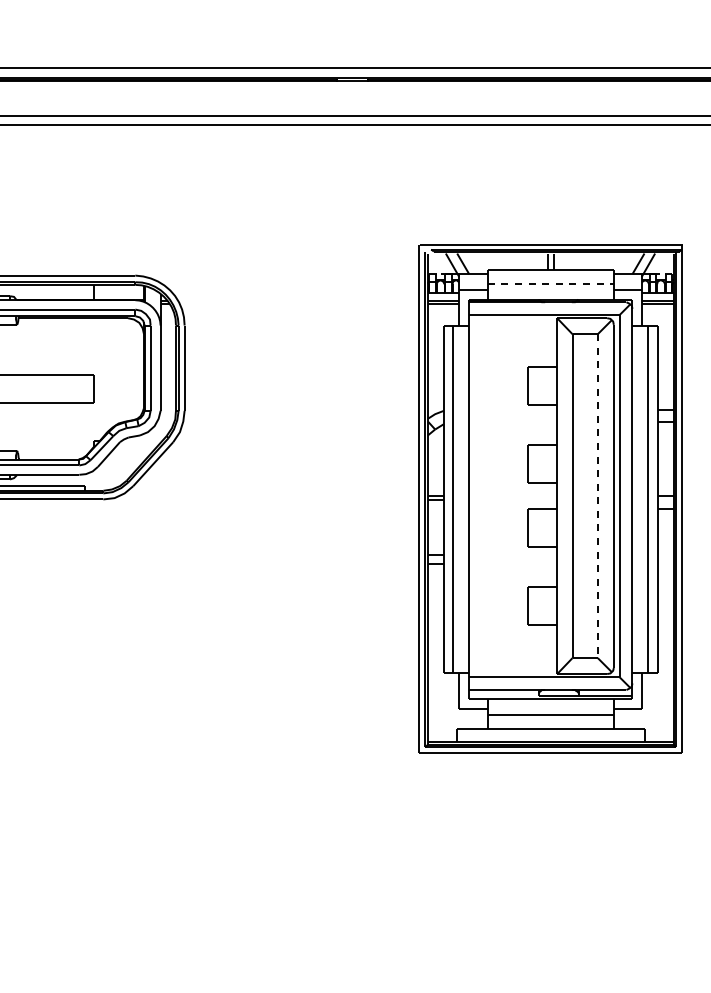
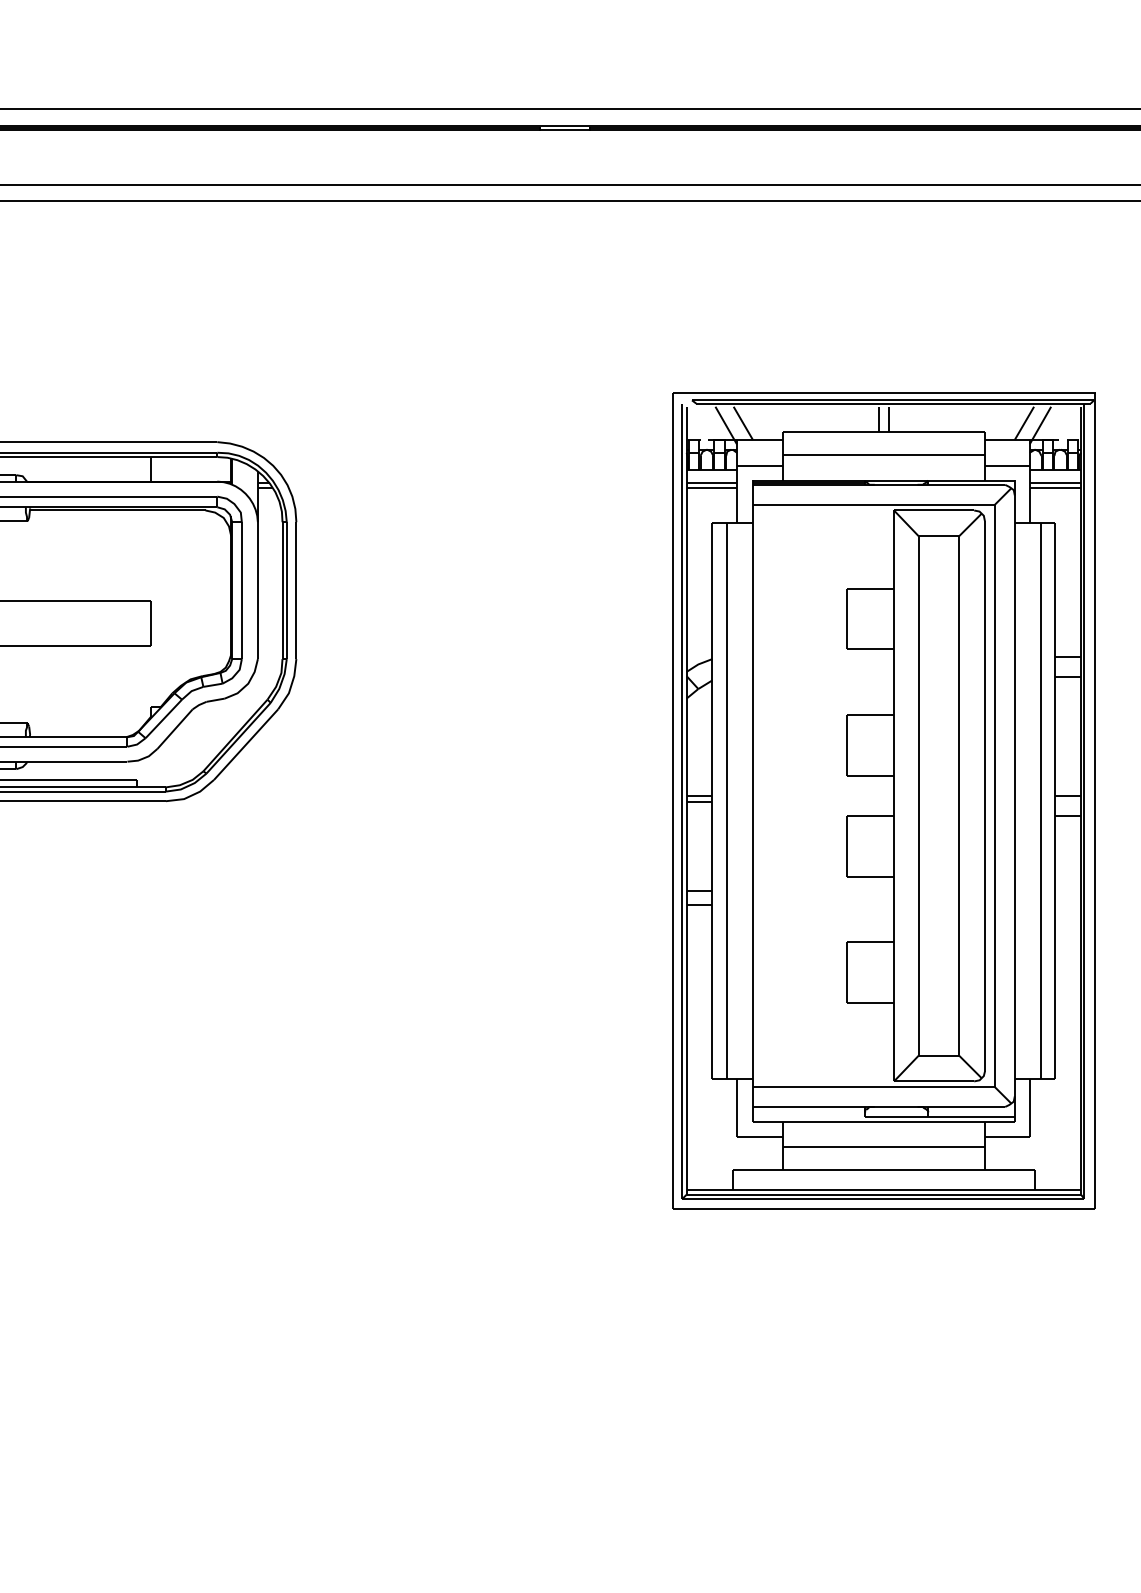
line: (550, 283) -> (883, 454), dashed -> solid
line: (597, 496) -> (958, 796), dashed -> solid

